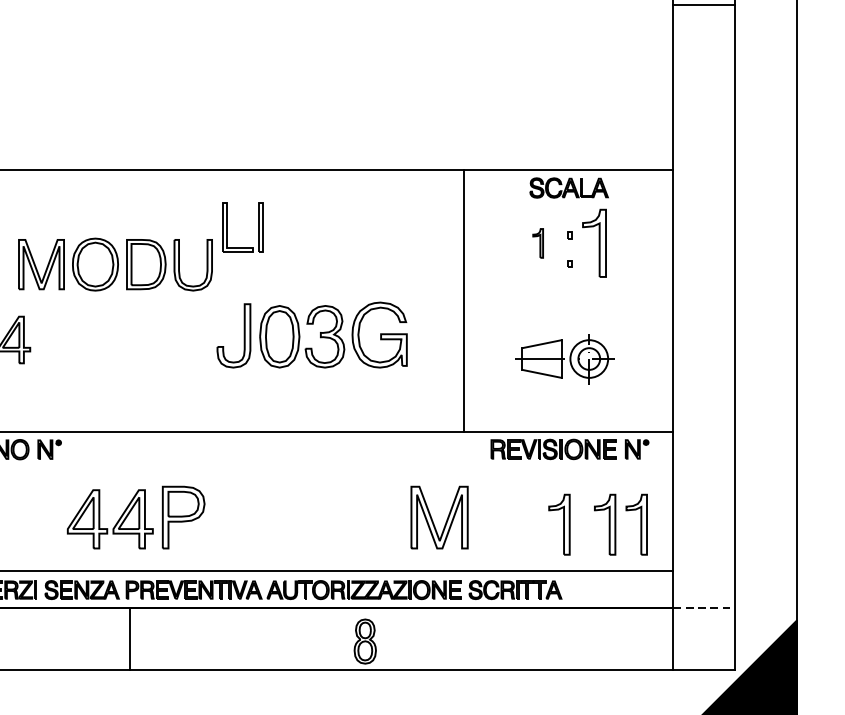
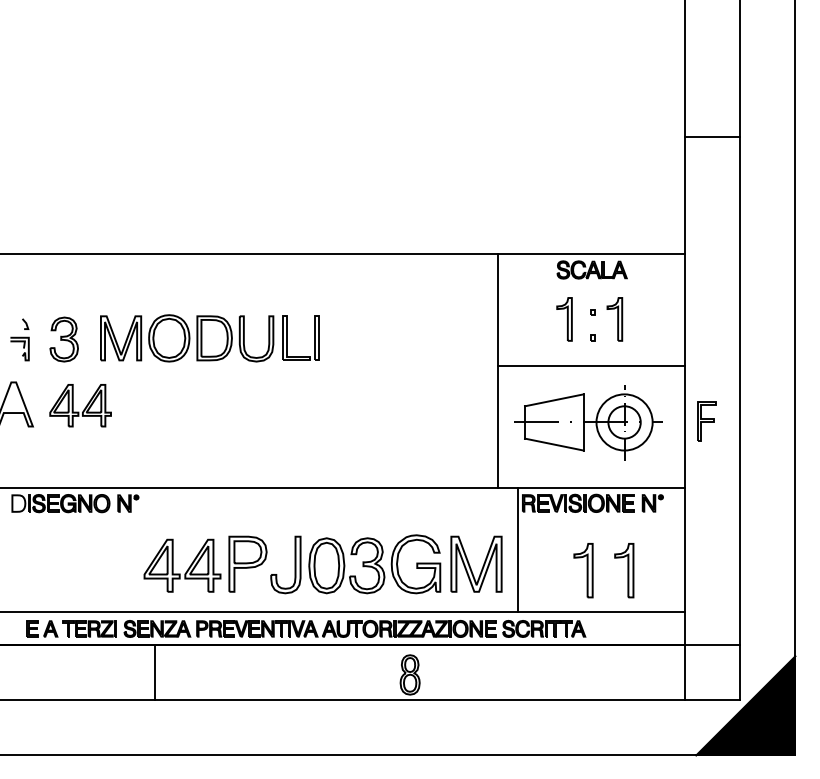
line: (703, 4) -> (712, 136), moved
part: (227, 226) -> (287, 337), moved
part: (538, 243) -> (564, 319), size x1.67
part: (594, 243) -> (614, 319), size x0.71
line: (568, 295) -> (591, 365), added
part: (319, 335) -> (362, 564), moved
part: (697, 357) -> (706, 421), added
part: (565, 358) -> (588, 422), size x1.67
line: (485, 501) -> (517, 549), added
part: (636, 524) -> (652, 570), removed
line: (703, 608) -> (712, 645), dashed -> solid
line: (129, 638) -> (154, 672), moved

